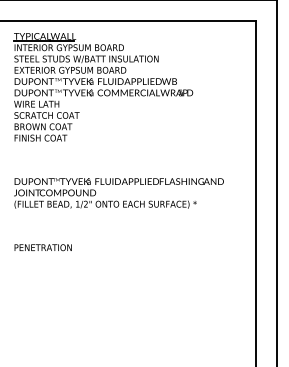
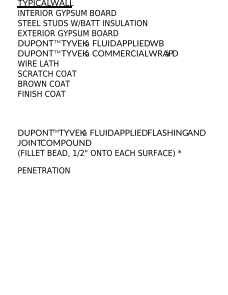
text: (42, 247) -> (43, 170), moved

